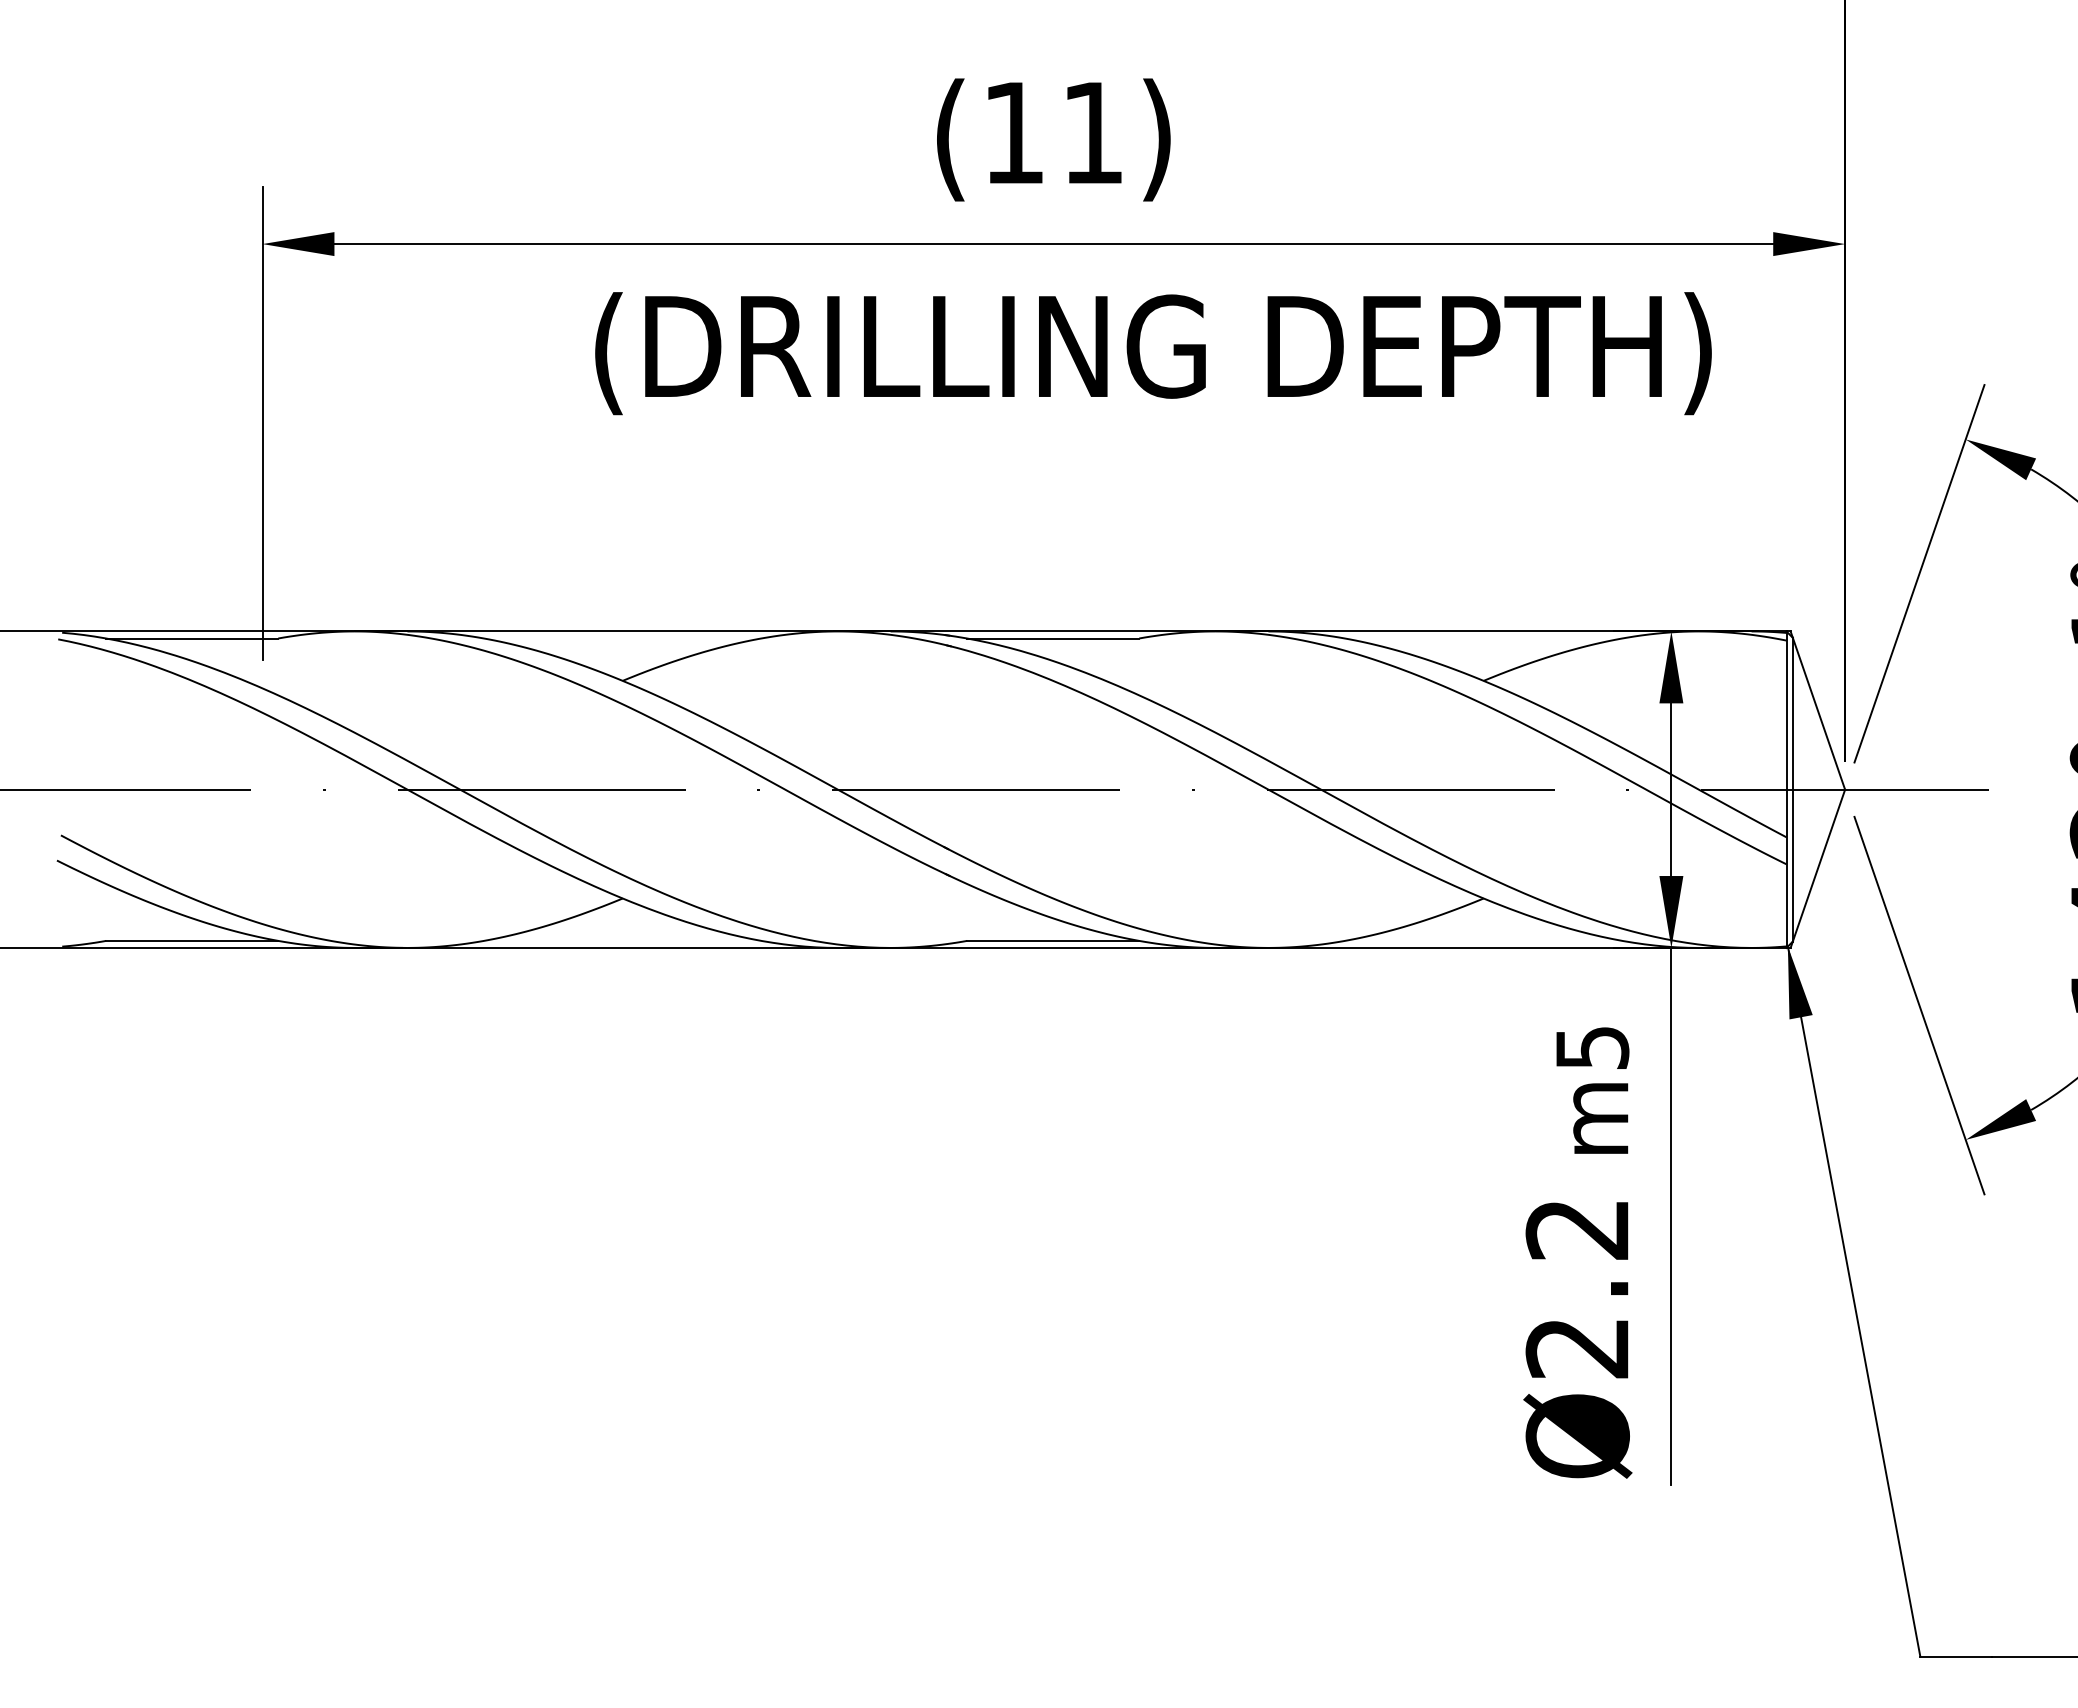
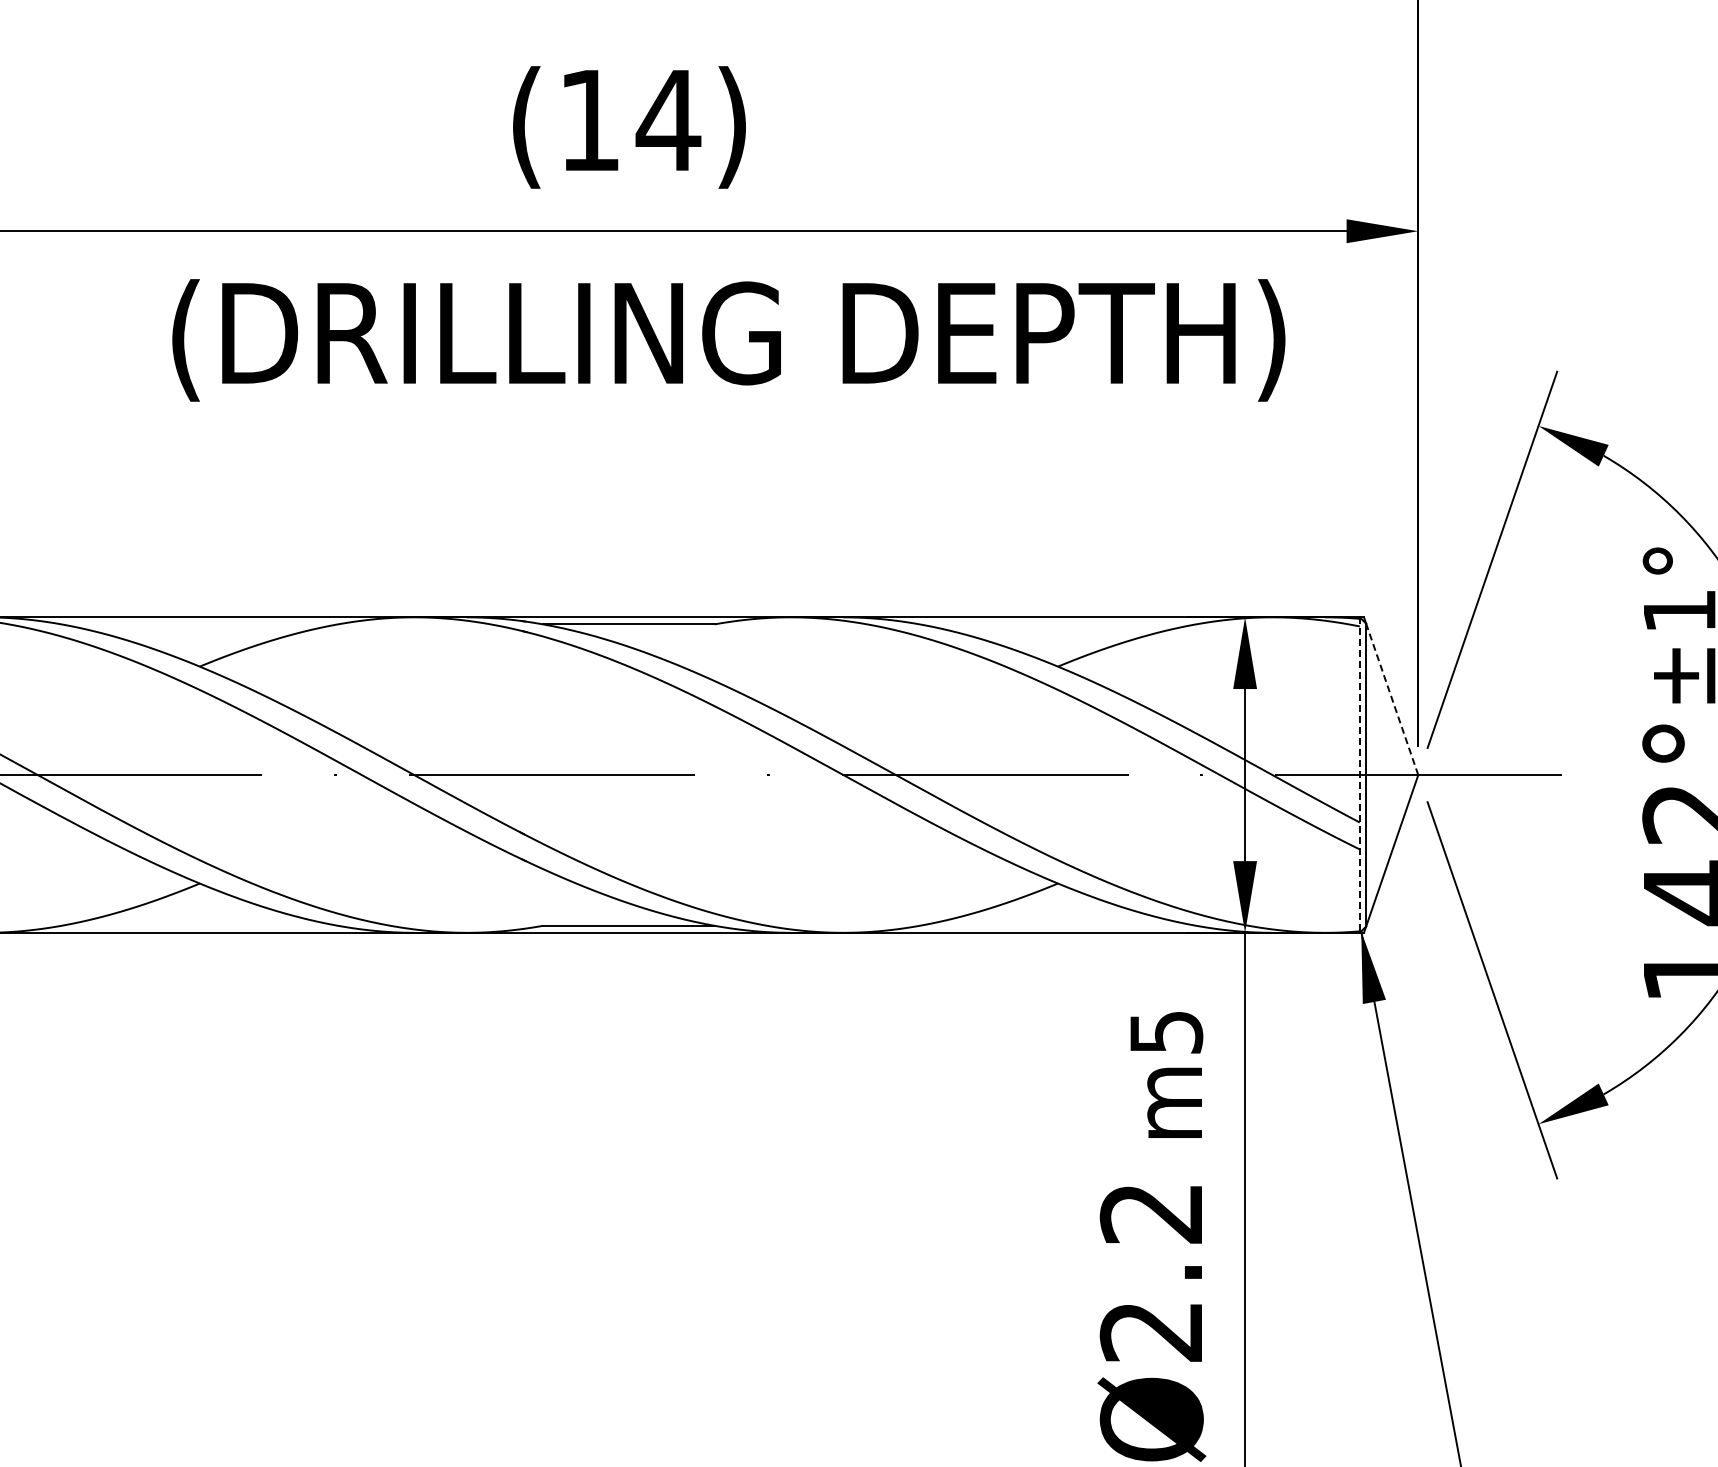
text: (1092, 132) -> (668, 119), (11) -> (14)
line: (1818, 713) -> (1391, 699), solid -> dashed
line: (1786, 790) -> (1359, 775), solid -> dashed

